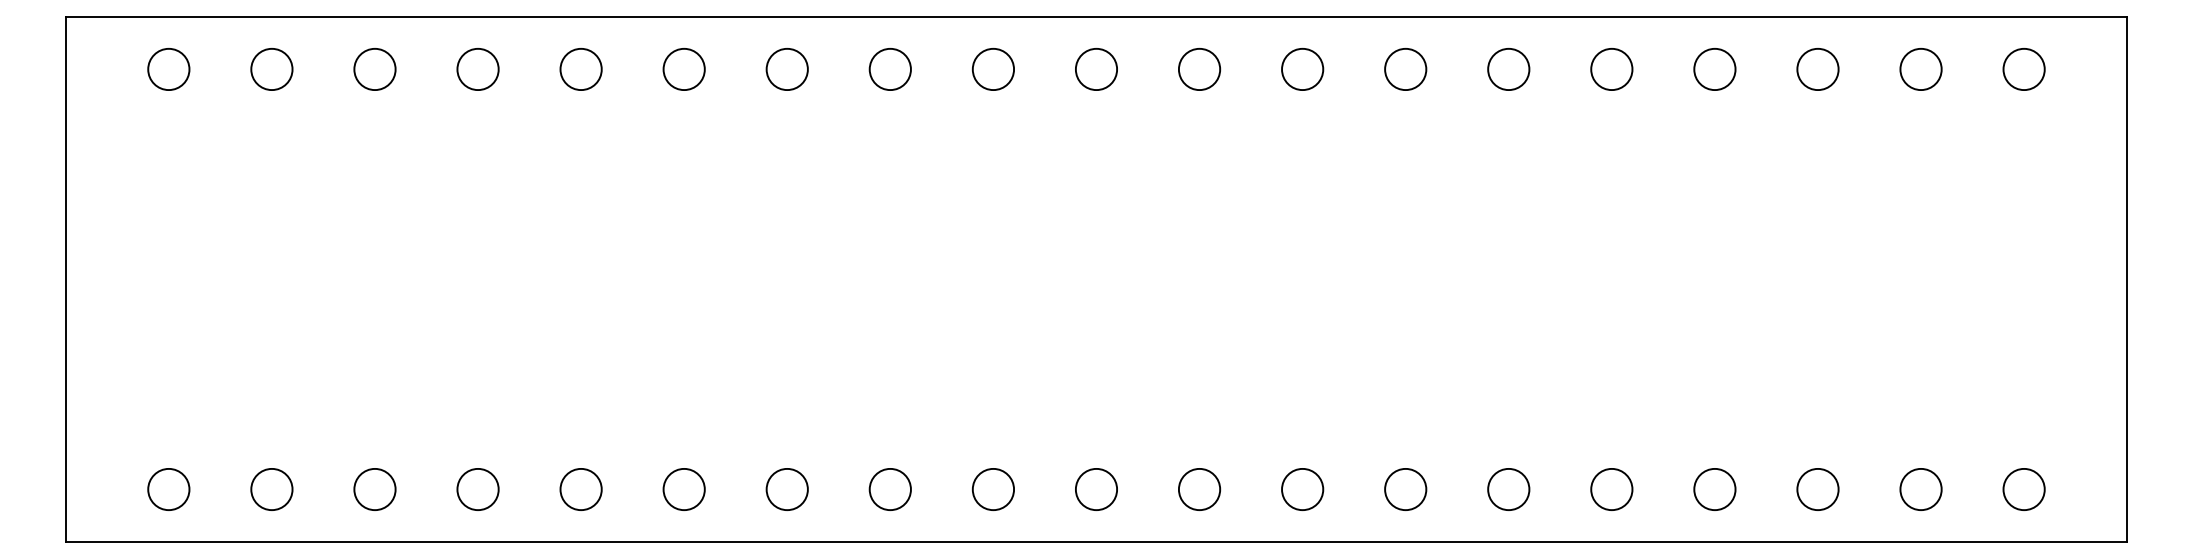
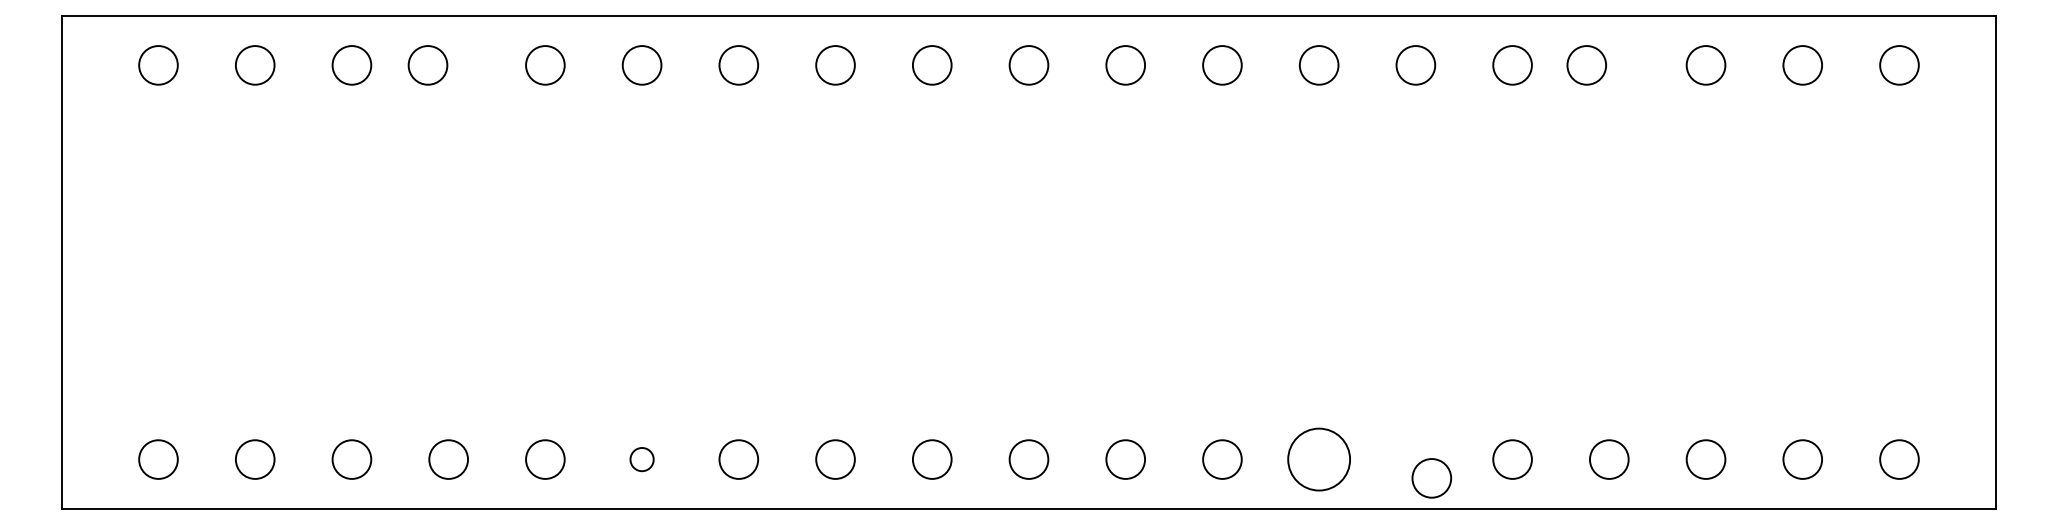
circle: (477, 69) -> (427, 65), moved
circle: (1714, 69) -> (1586, 65), moved
circle: (683, 489) -> (641, 459), size x0.6
circle: (1405, 489) -> (1318, 459), size x1.6
circle: (1508, 489) -> (1431, 478), moved

